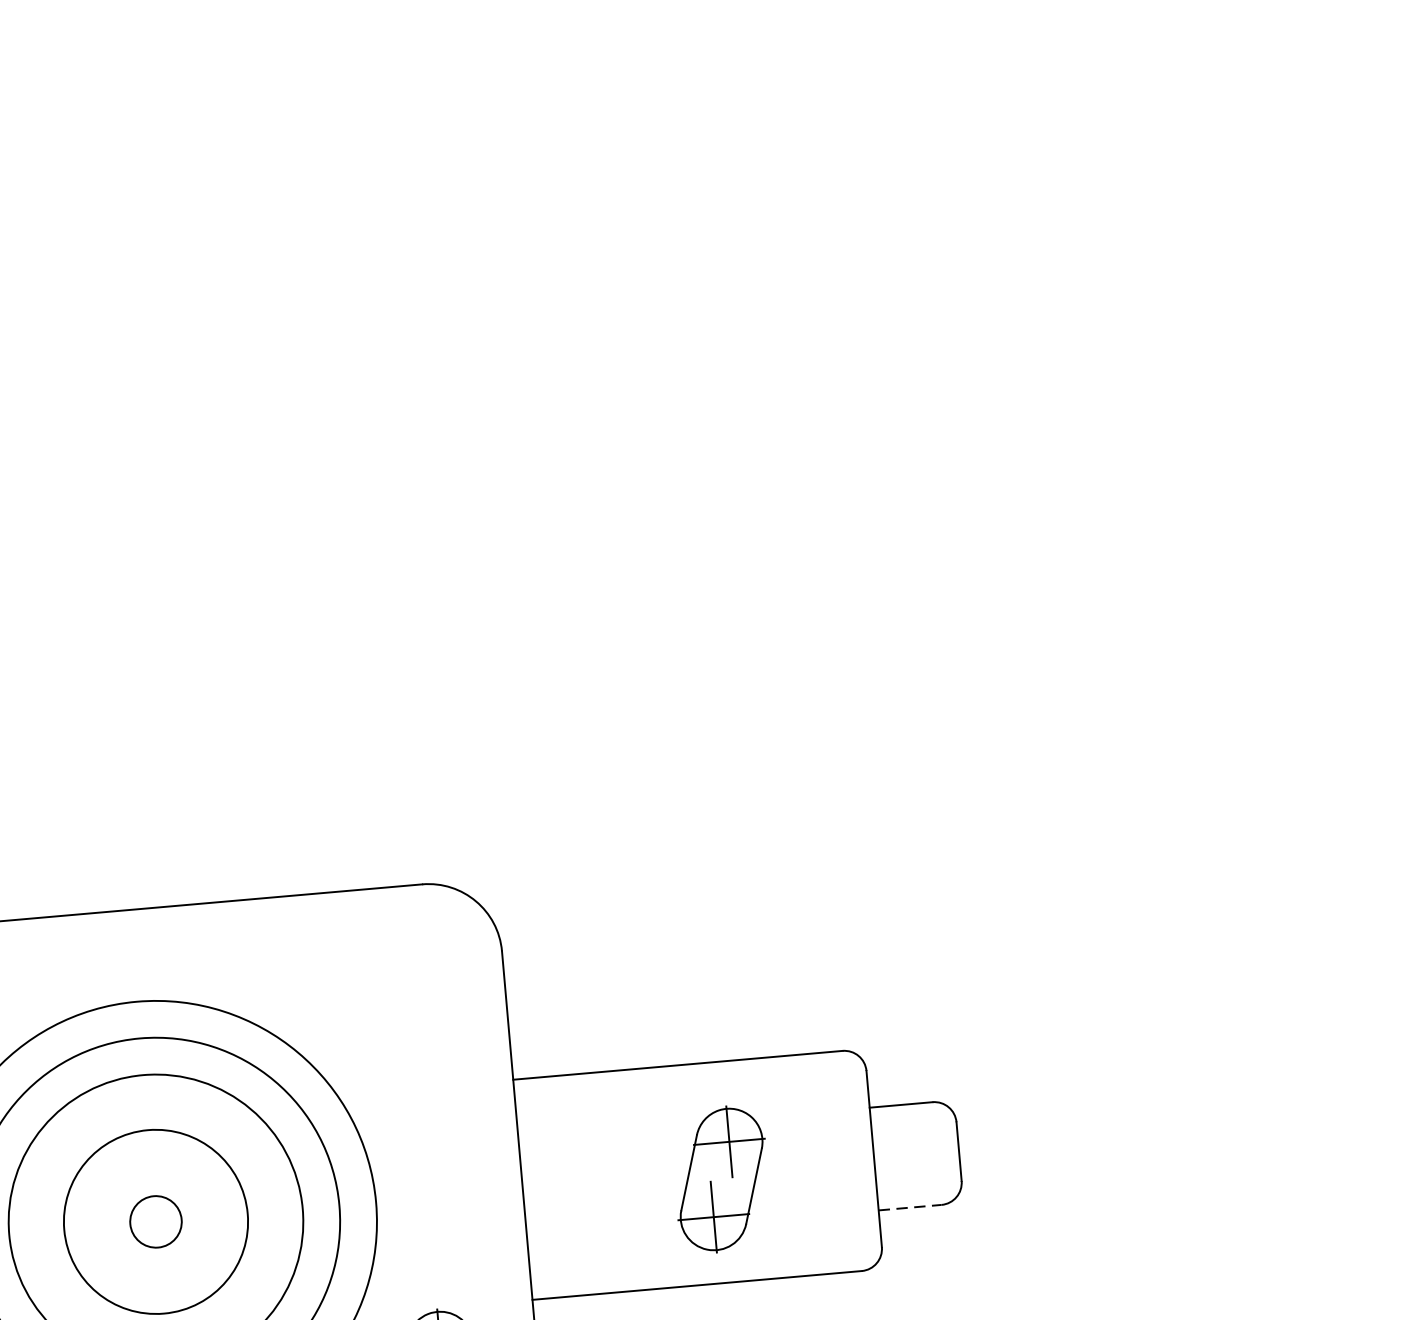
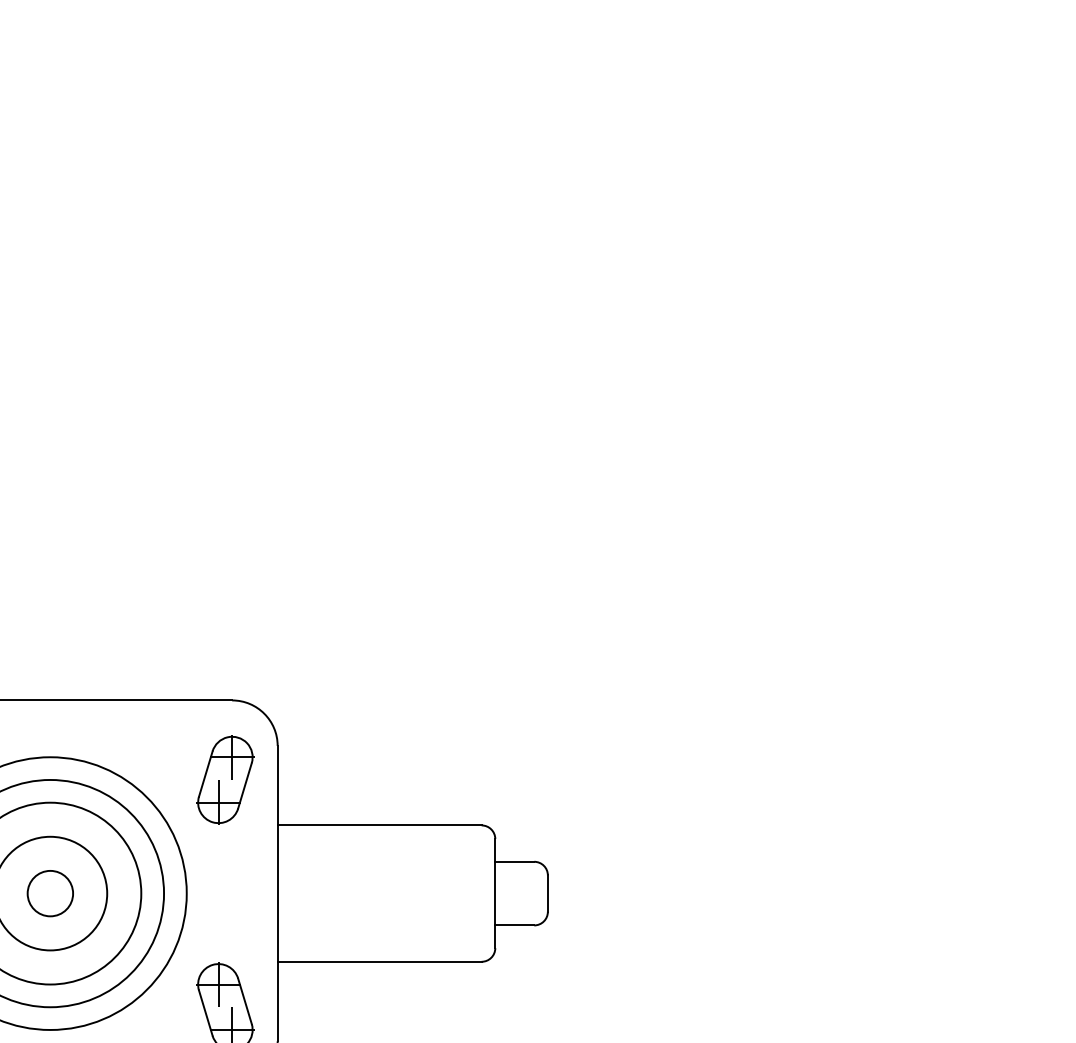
part: (721, 1178) -> (225, 779), moved
line: (911, 1207) -> (515, 925), dashed -> solid
circle: (156, 1221) -> (50, 893), size x1.43

